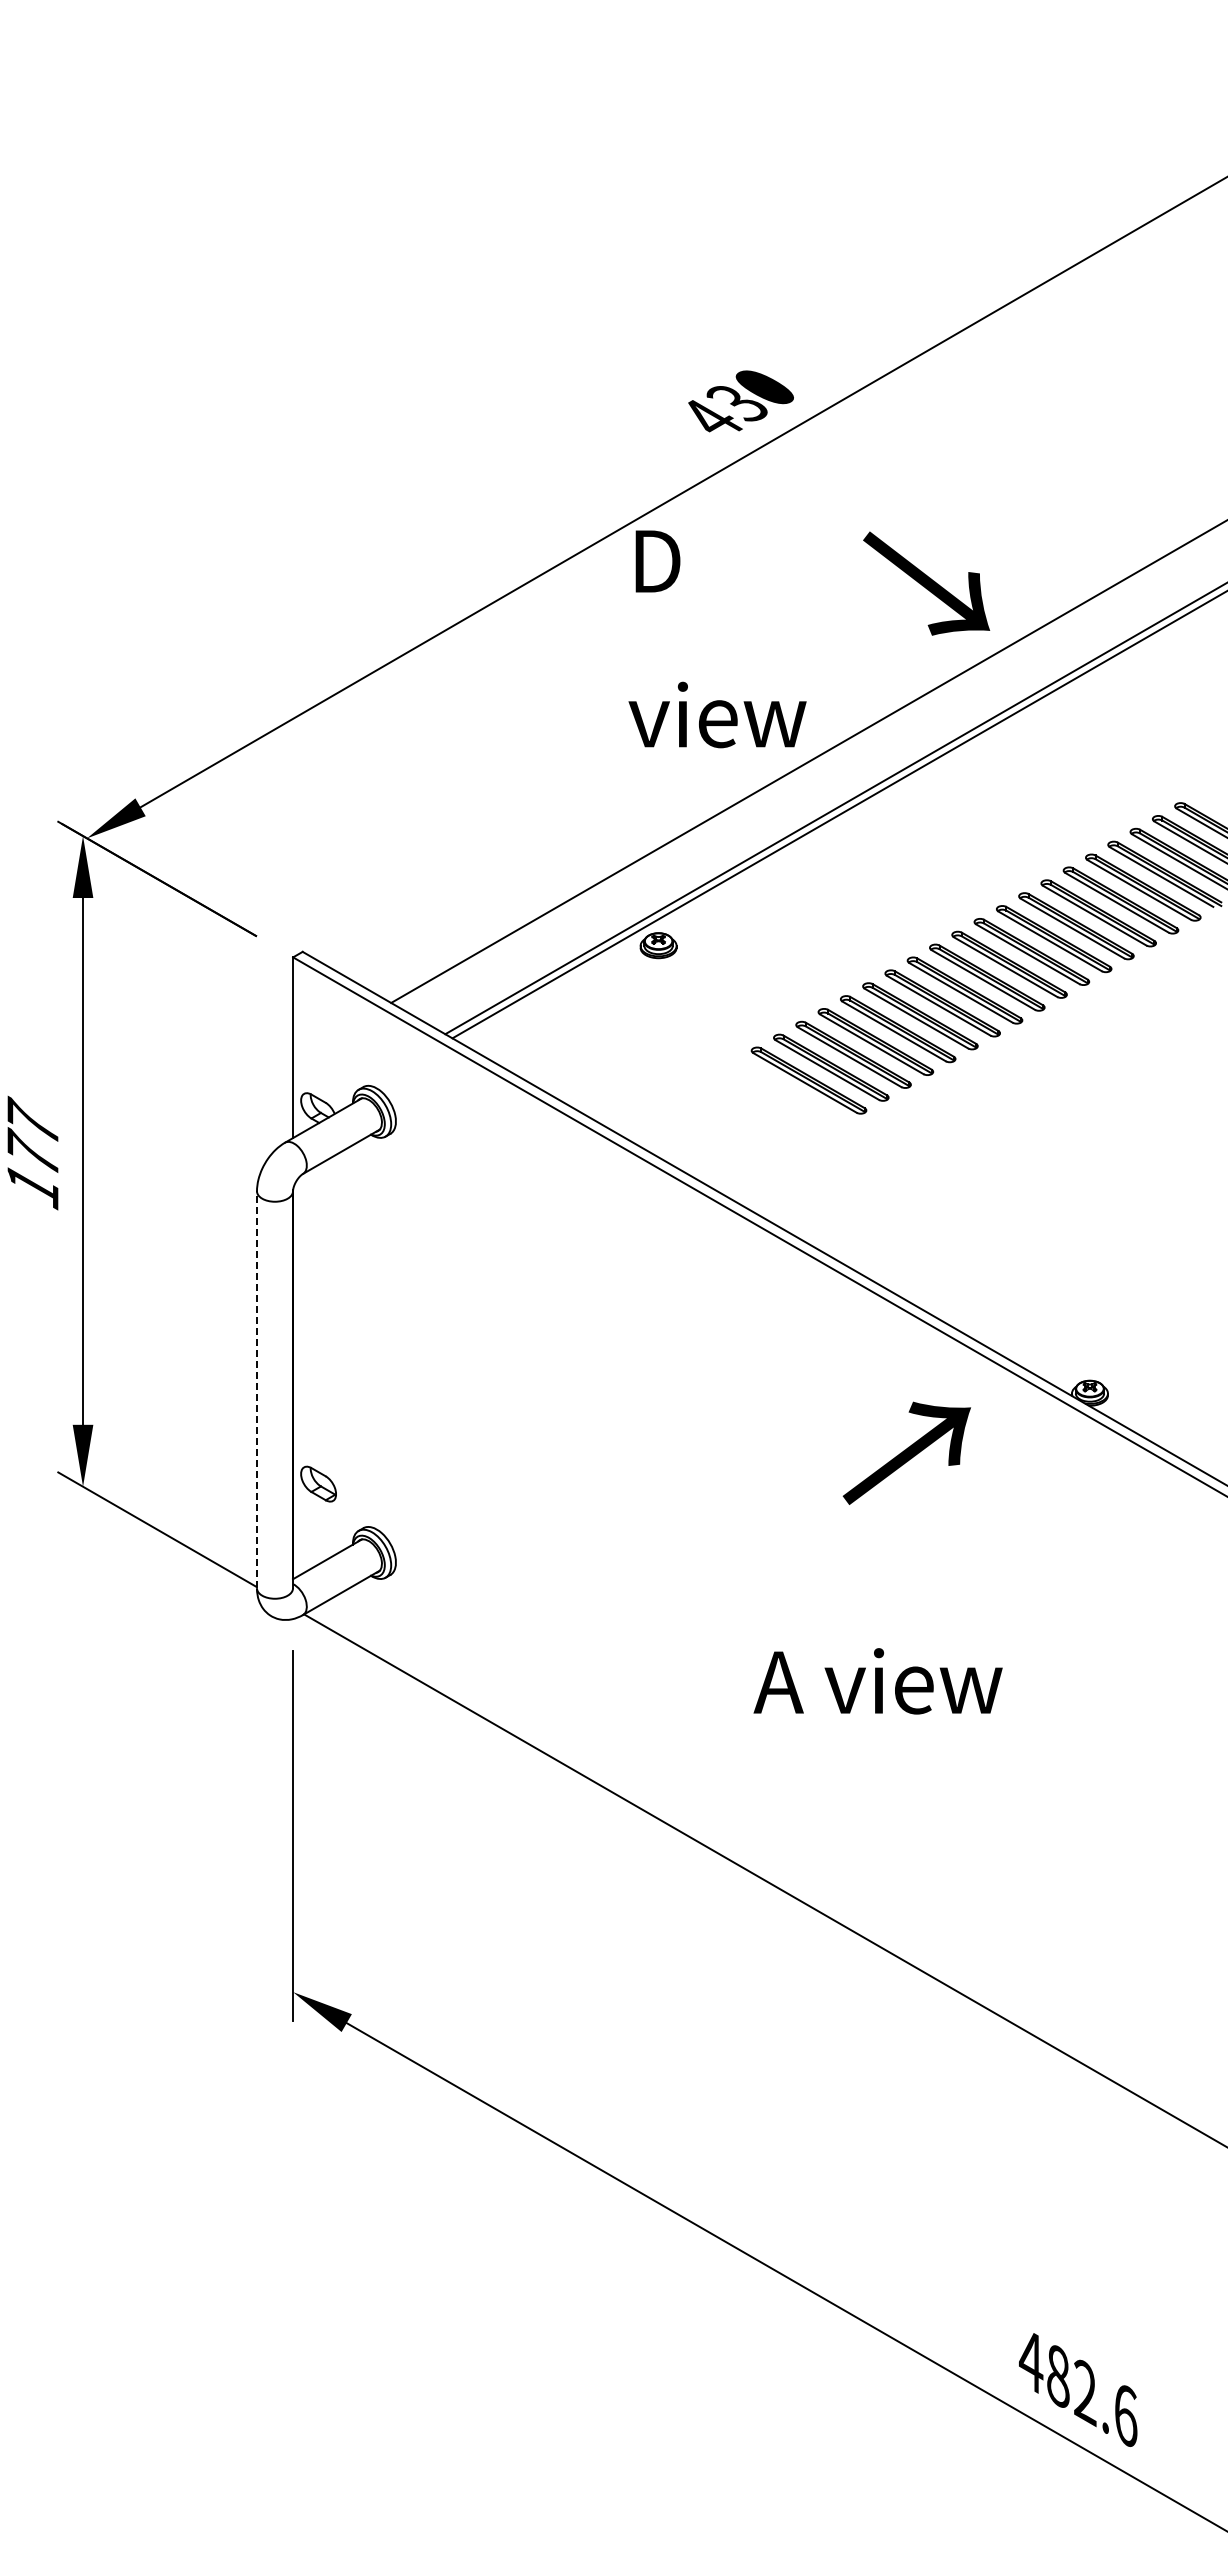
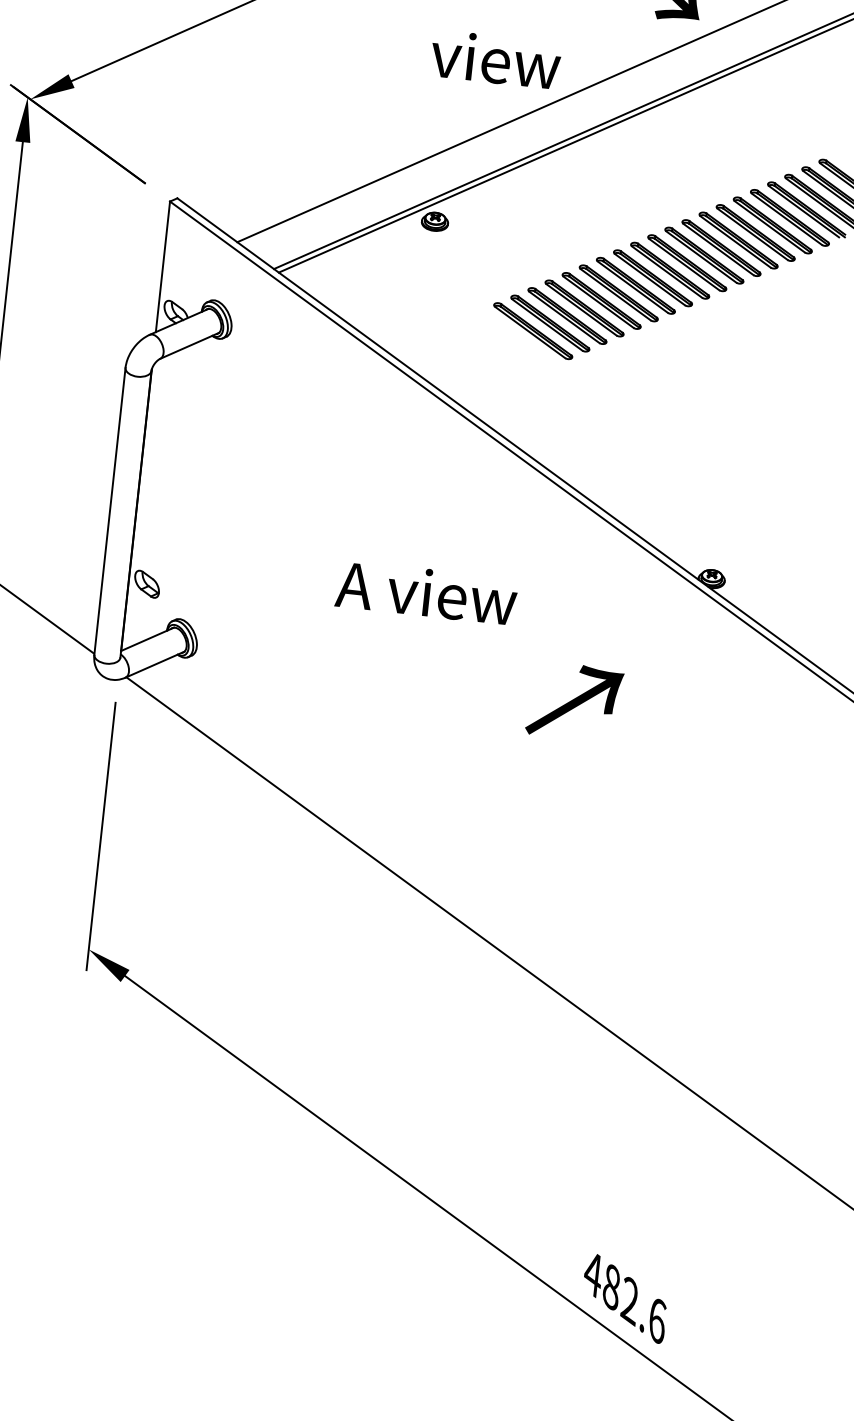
line: (257, 1389) -> (110, 511), dashed -> solid
text: (906, 1452) -> (574, 701), moved
text: (877, 1681) -> (426, 592), moved

